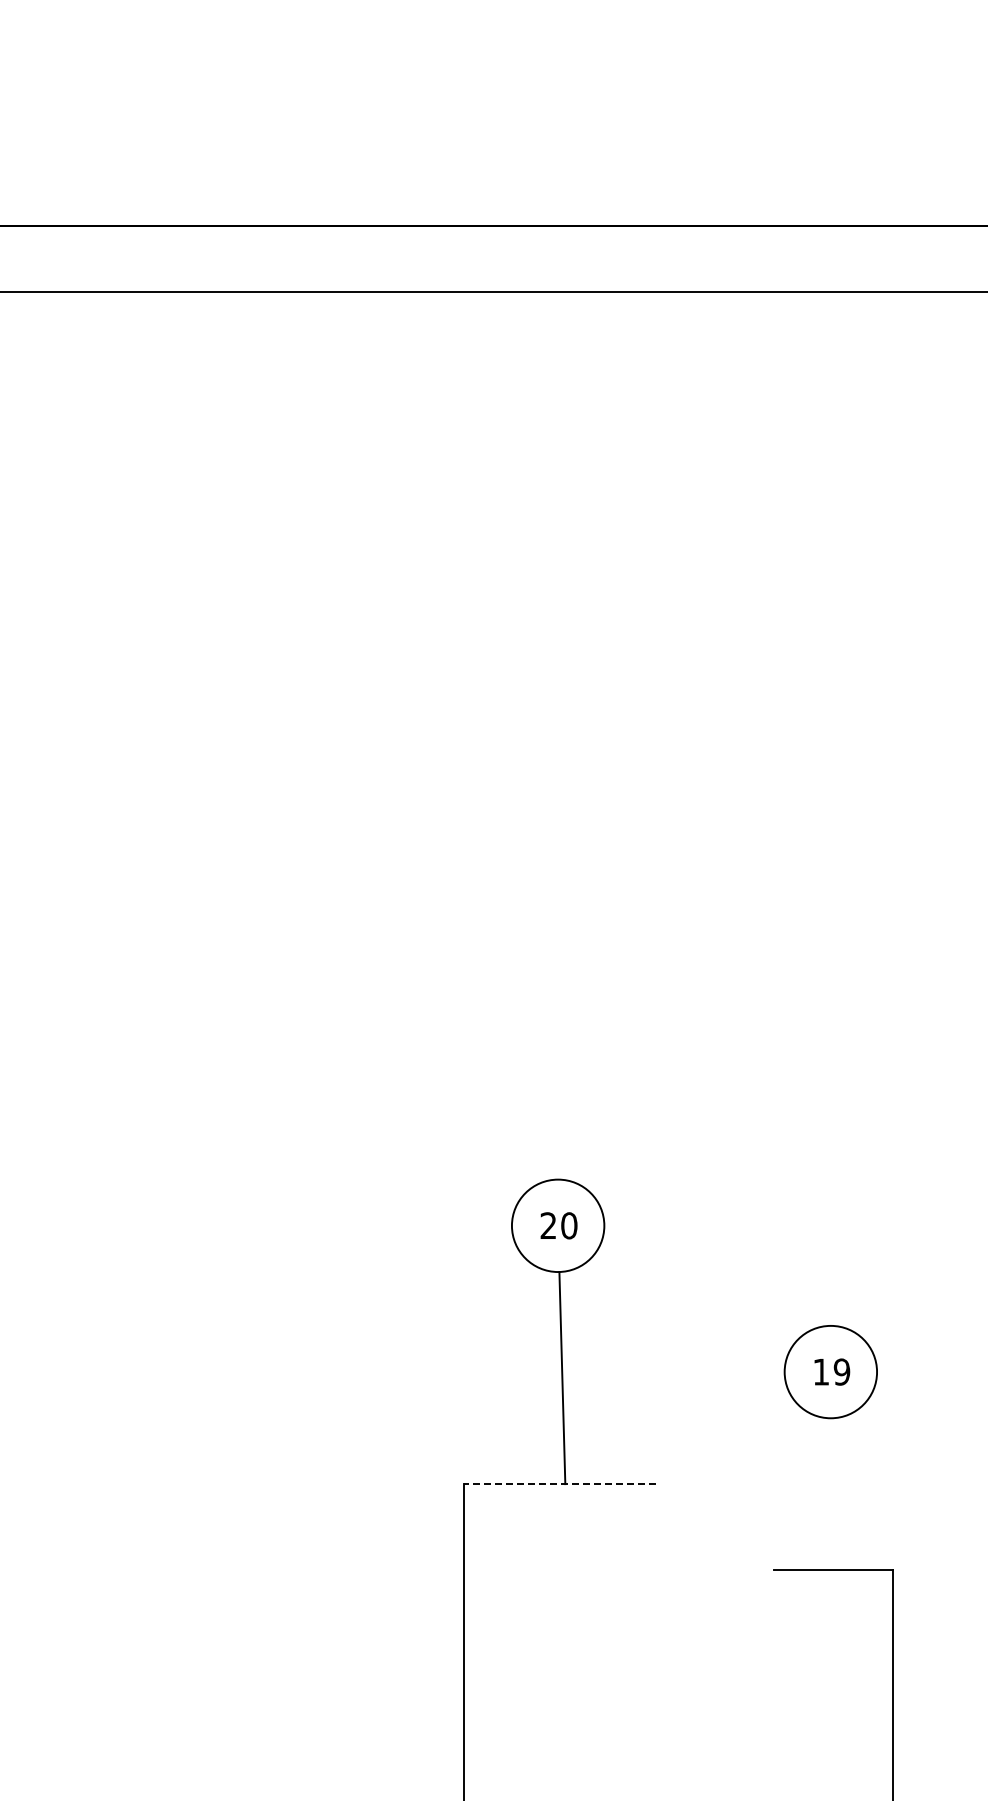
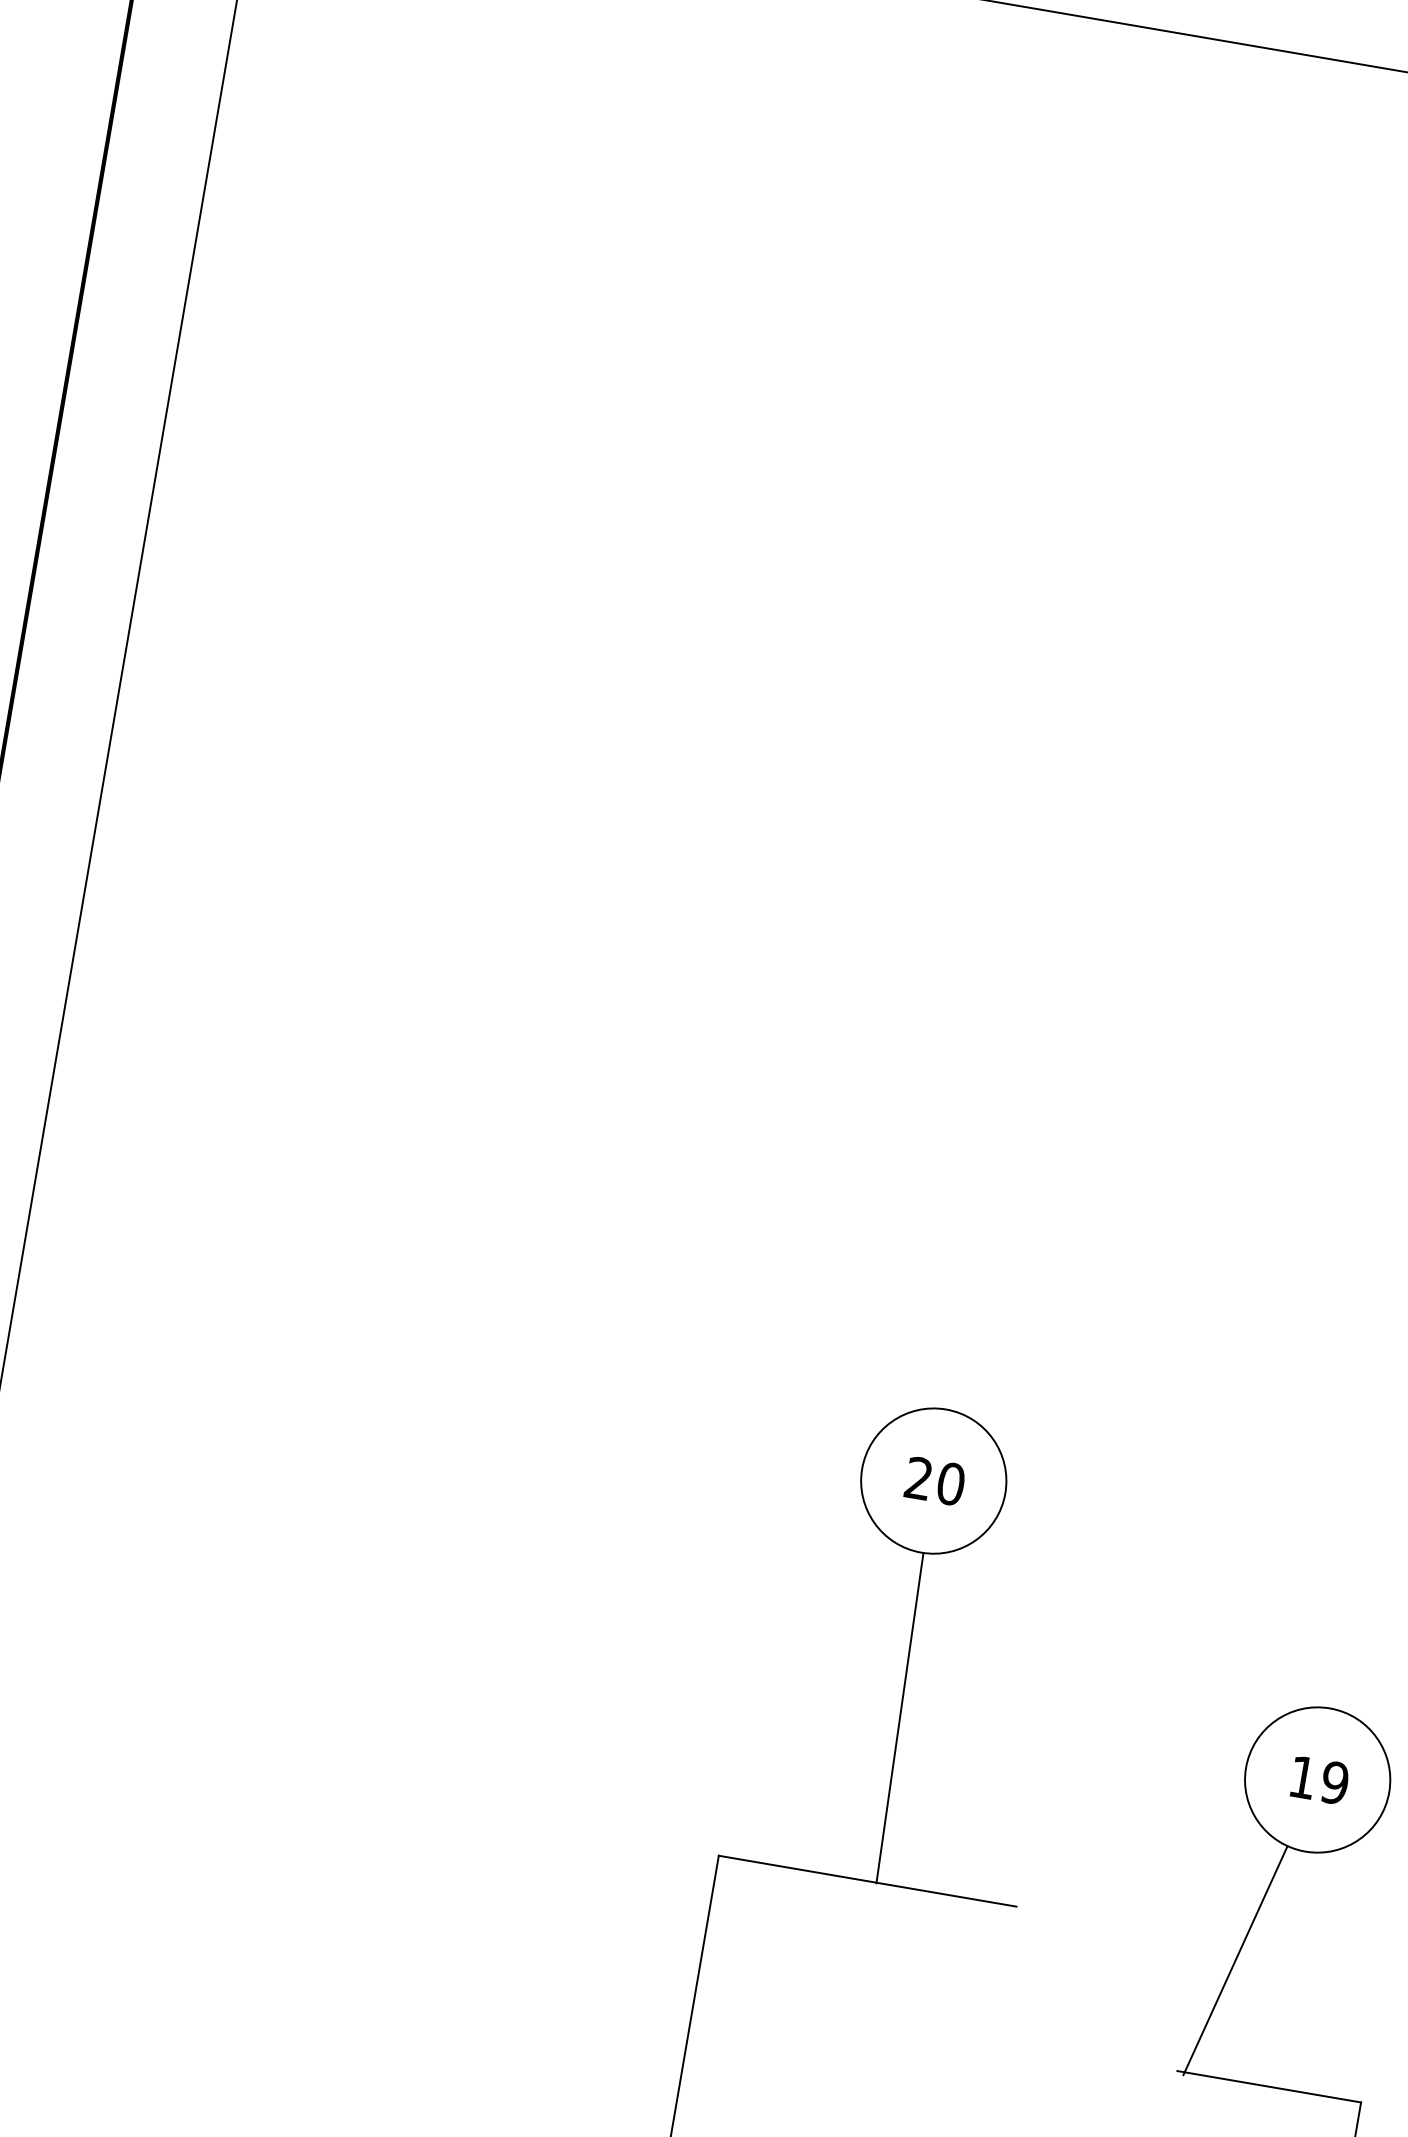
line: (559, 1483) -> (867, 1880), dashed -> solid
line: (798, 1493) -> (1235, 1959), added

